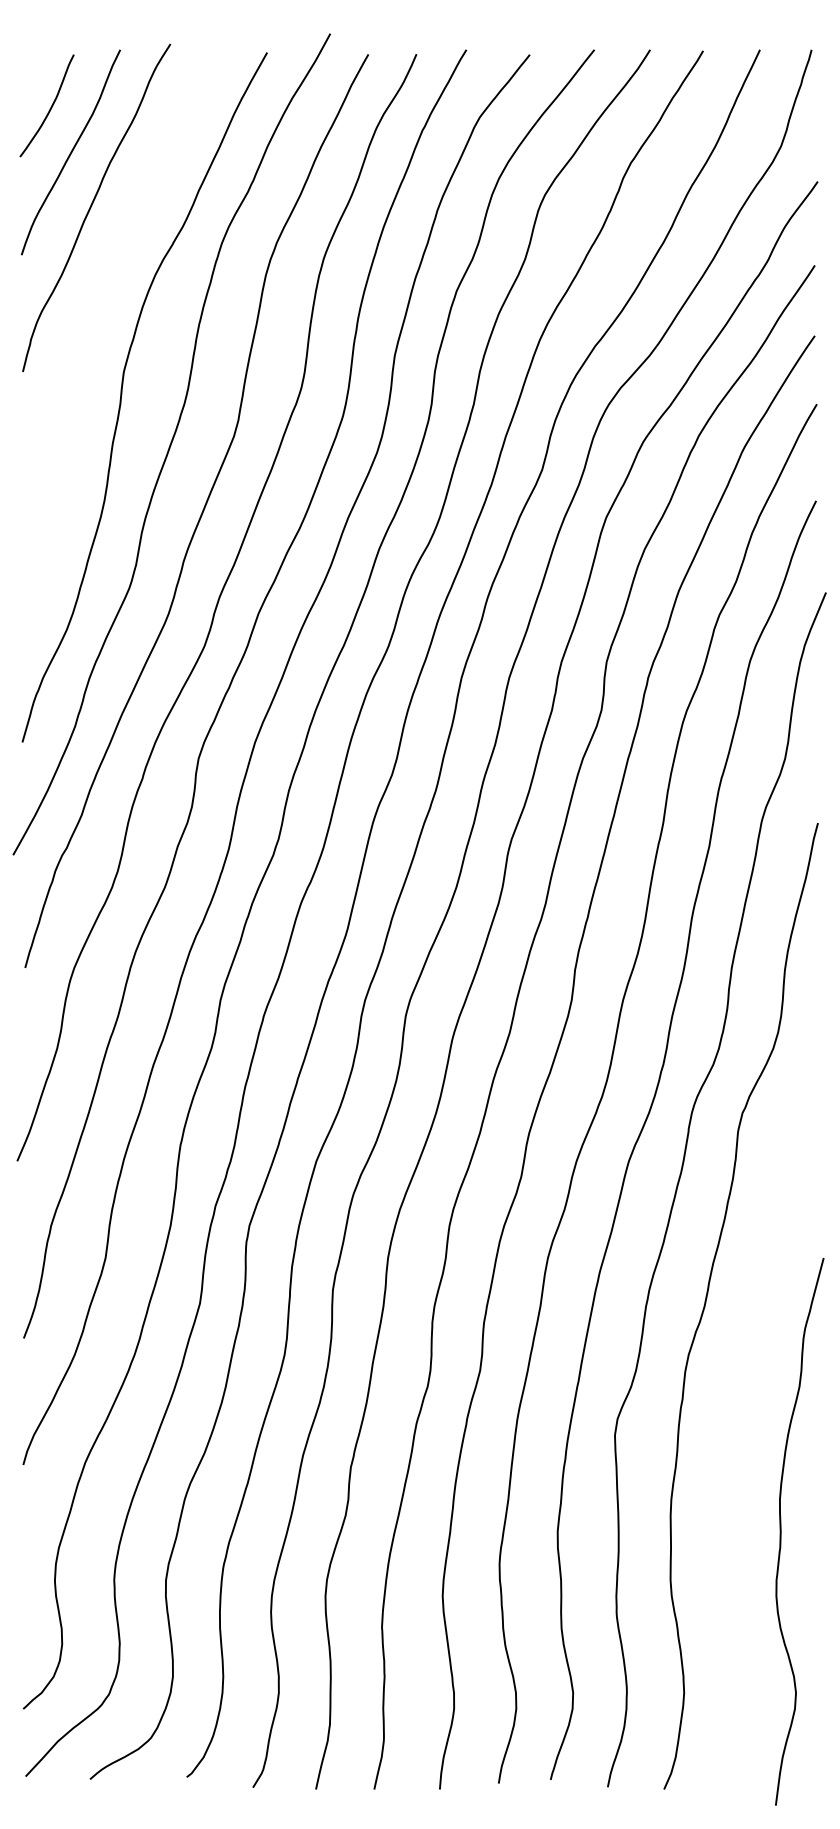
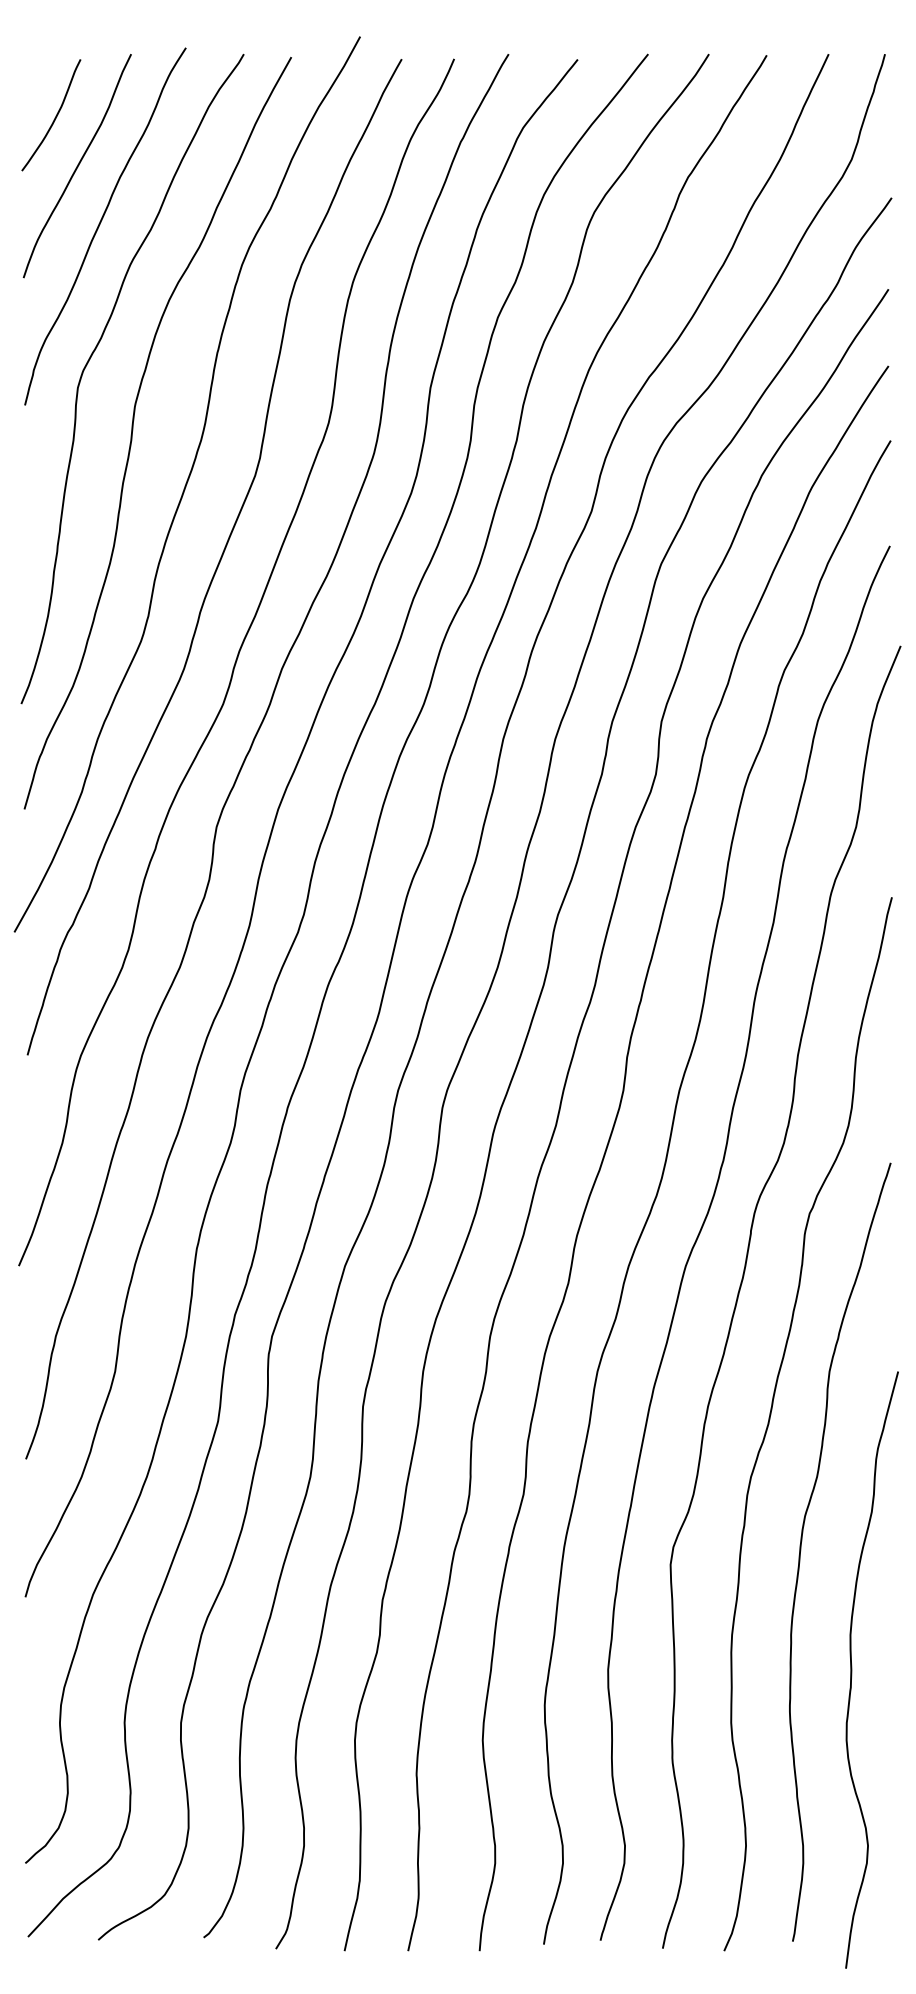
curve: (83, 329) -> (91, 359), added
curve: (735, 1418) -> (802, 1546), added

